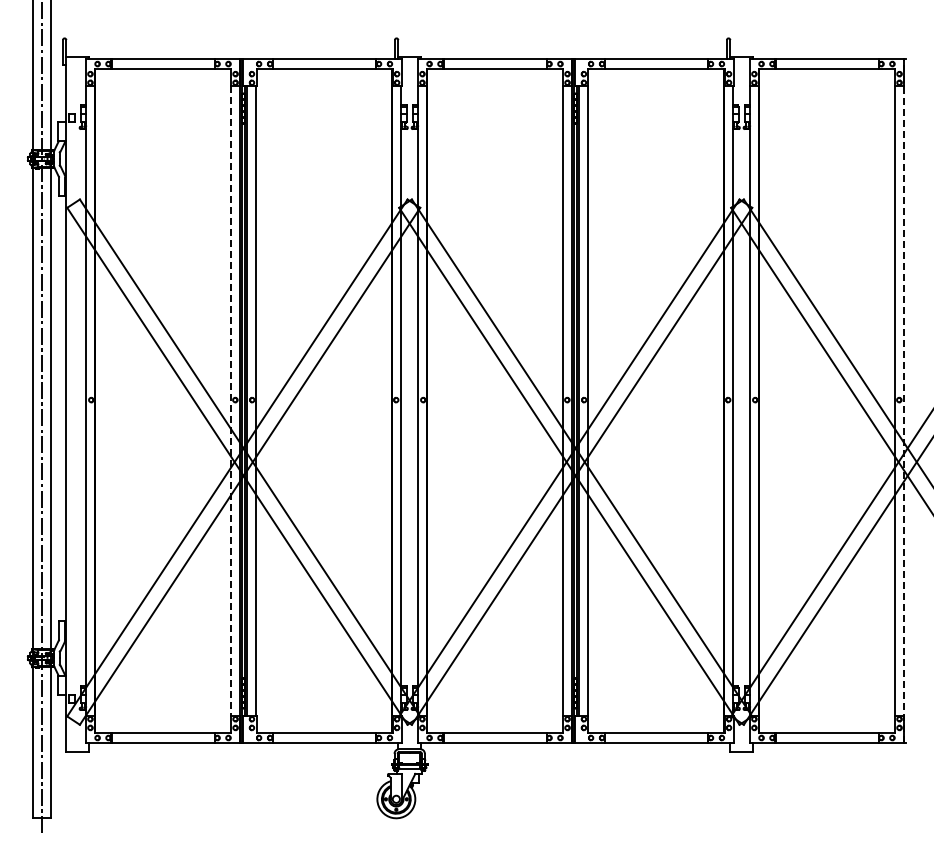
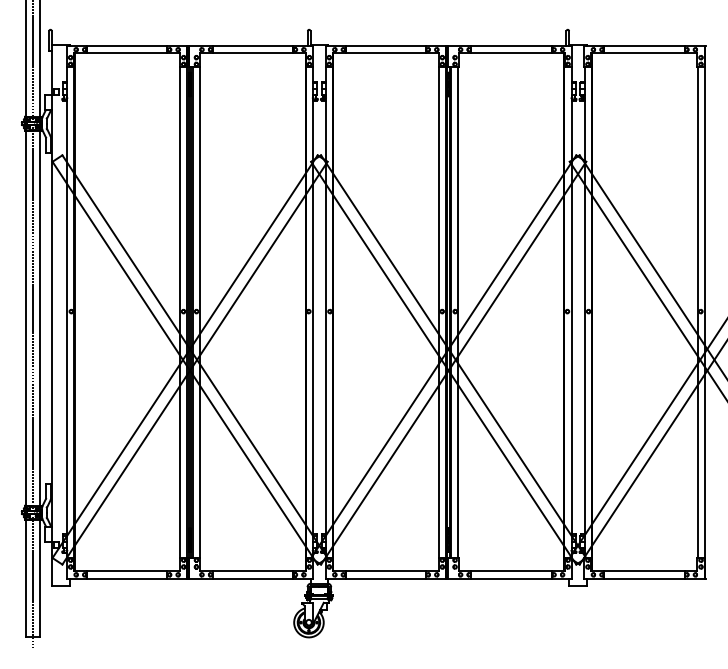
line: (231, 401) -> (180, 312), dashed -> solid
line: (904, 401) -> (704, 312), dashed -> solid

